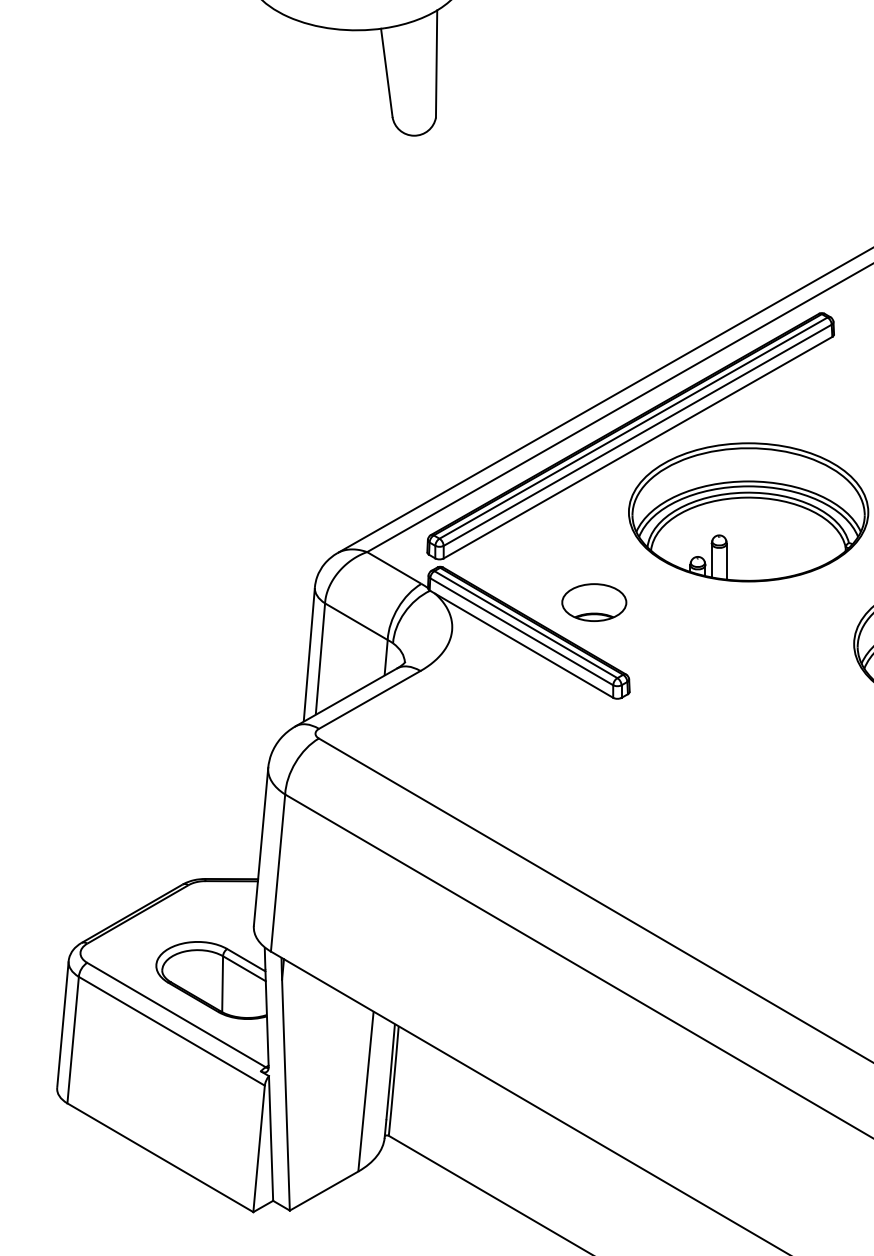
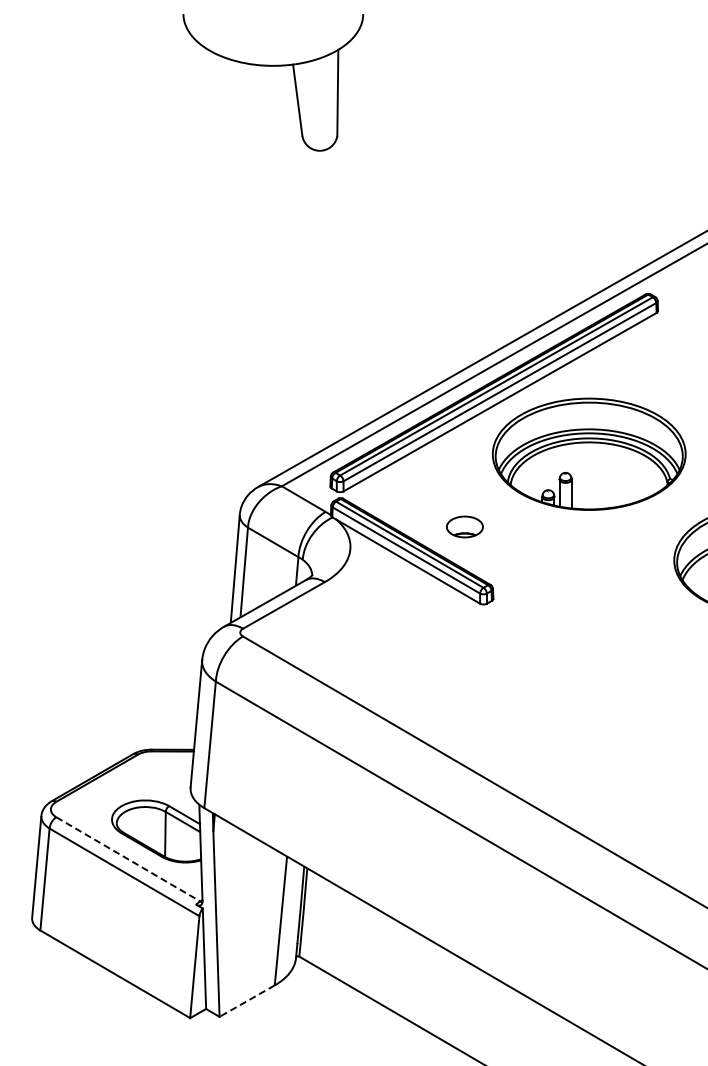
part: (593, 601) -> (464, 526), size x0.7
line: (176, 1015) -> (128, 859), solid -> dashed
line: (324, 1191) -> (247, 1001), solid -> dashed

